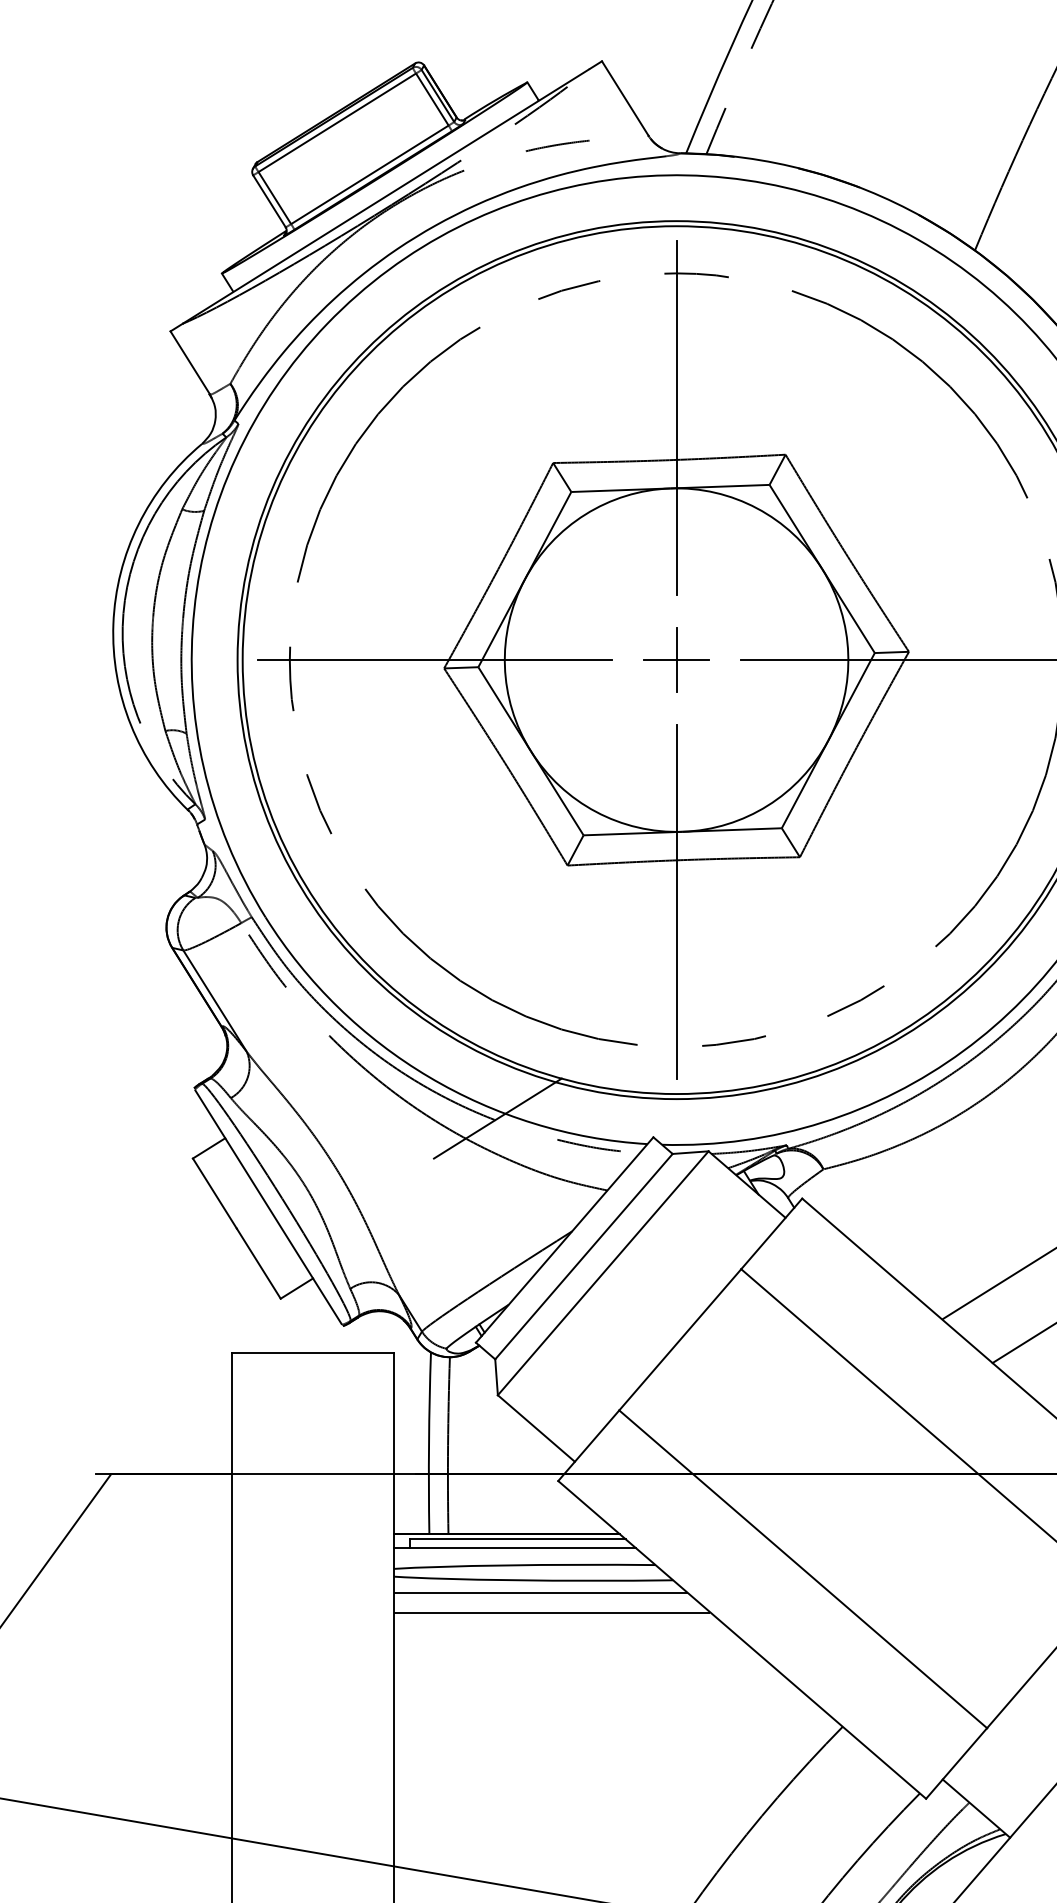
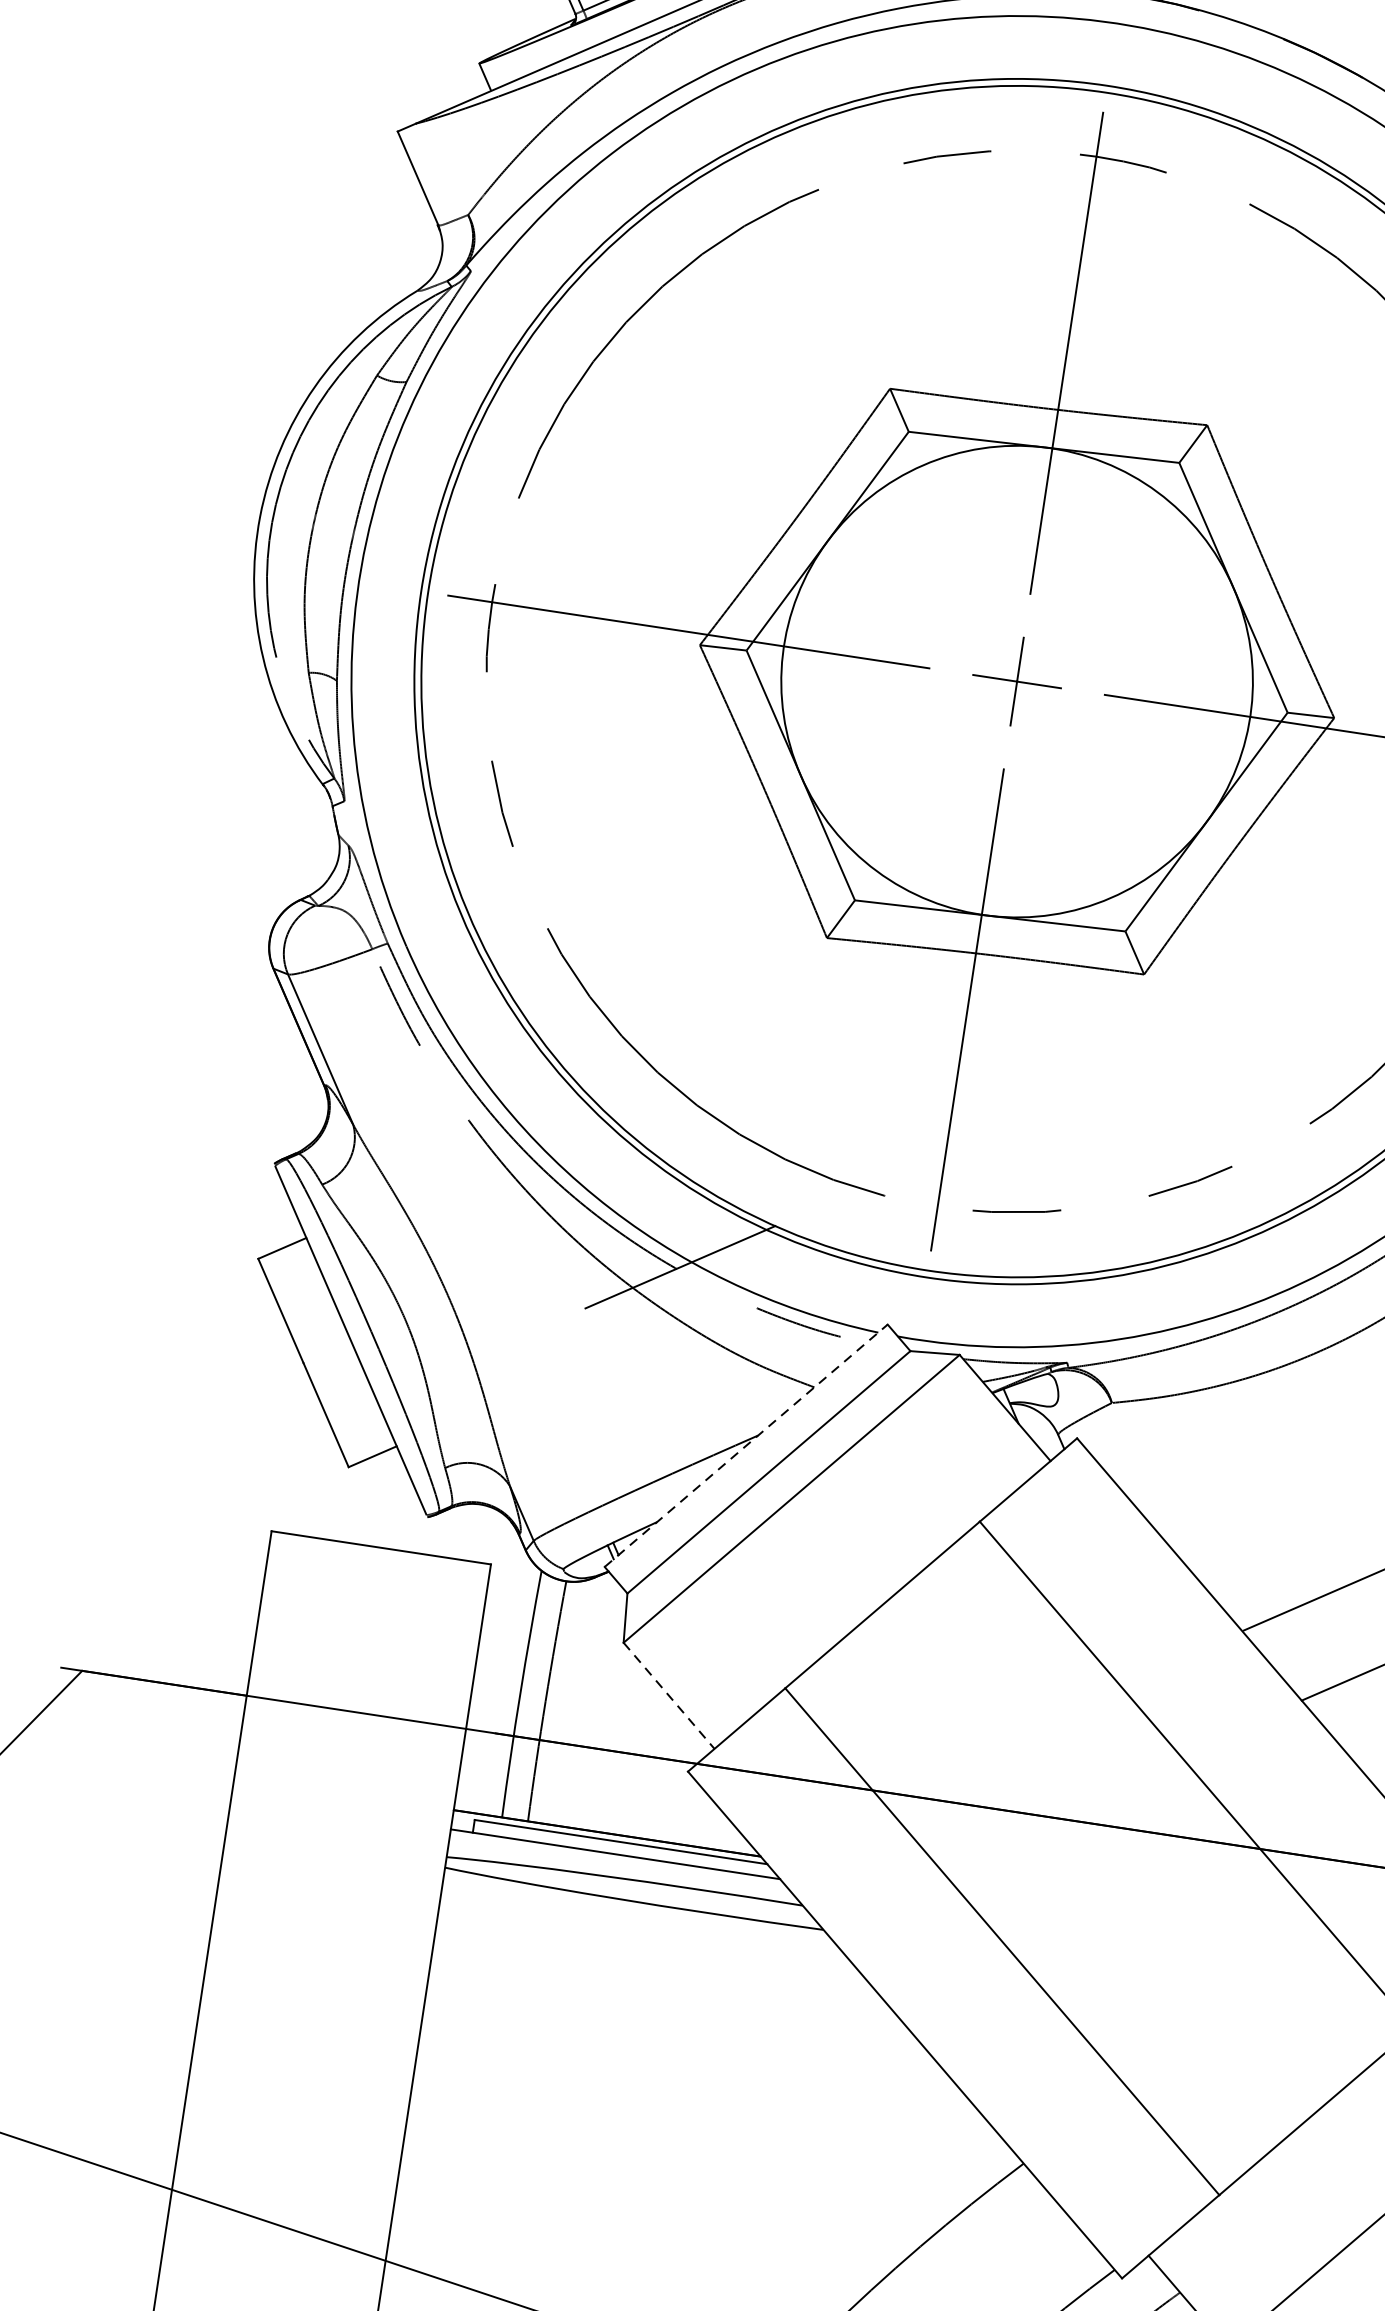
line: (564, 1240) -> (745, 1446), solid -> dashed
line: (536, 1428) -> (669, 1695), solid -> dashed
line: (540, 1593) -> (640, 1920), removed
line: (551, 1612) -> (651, 1948), removed

